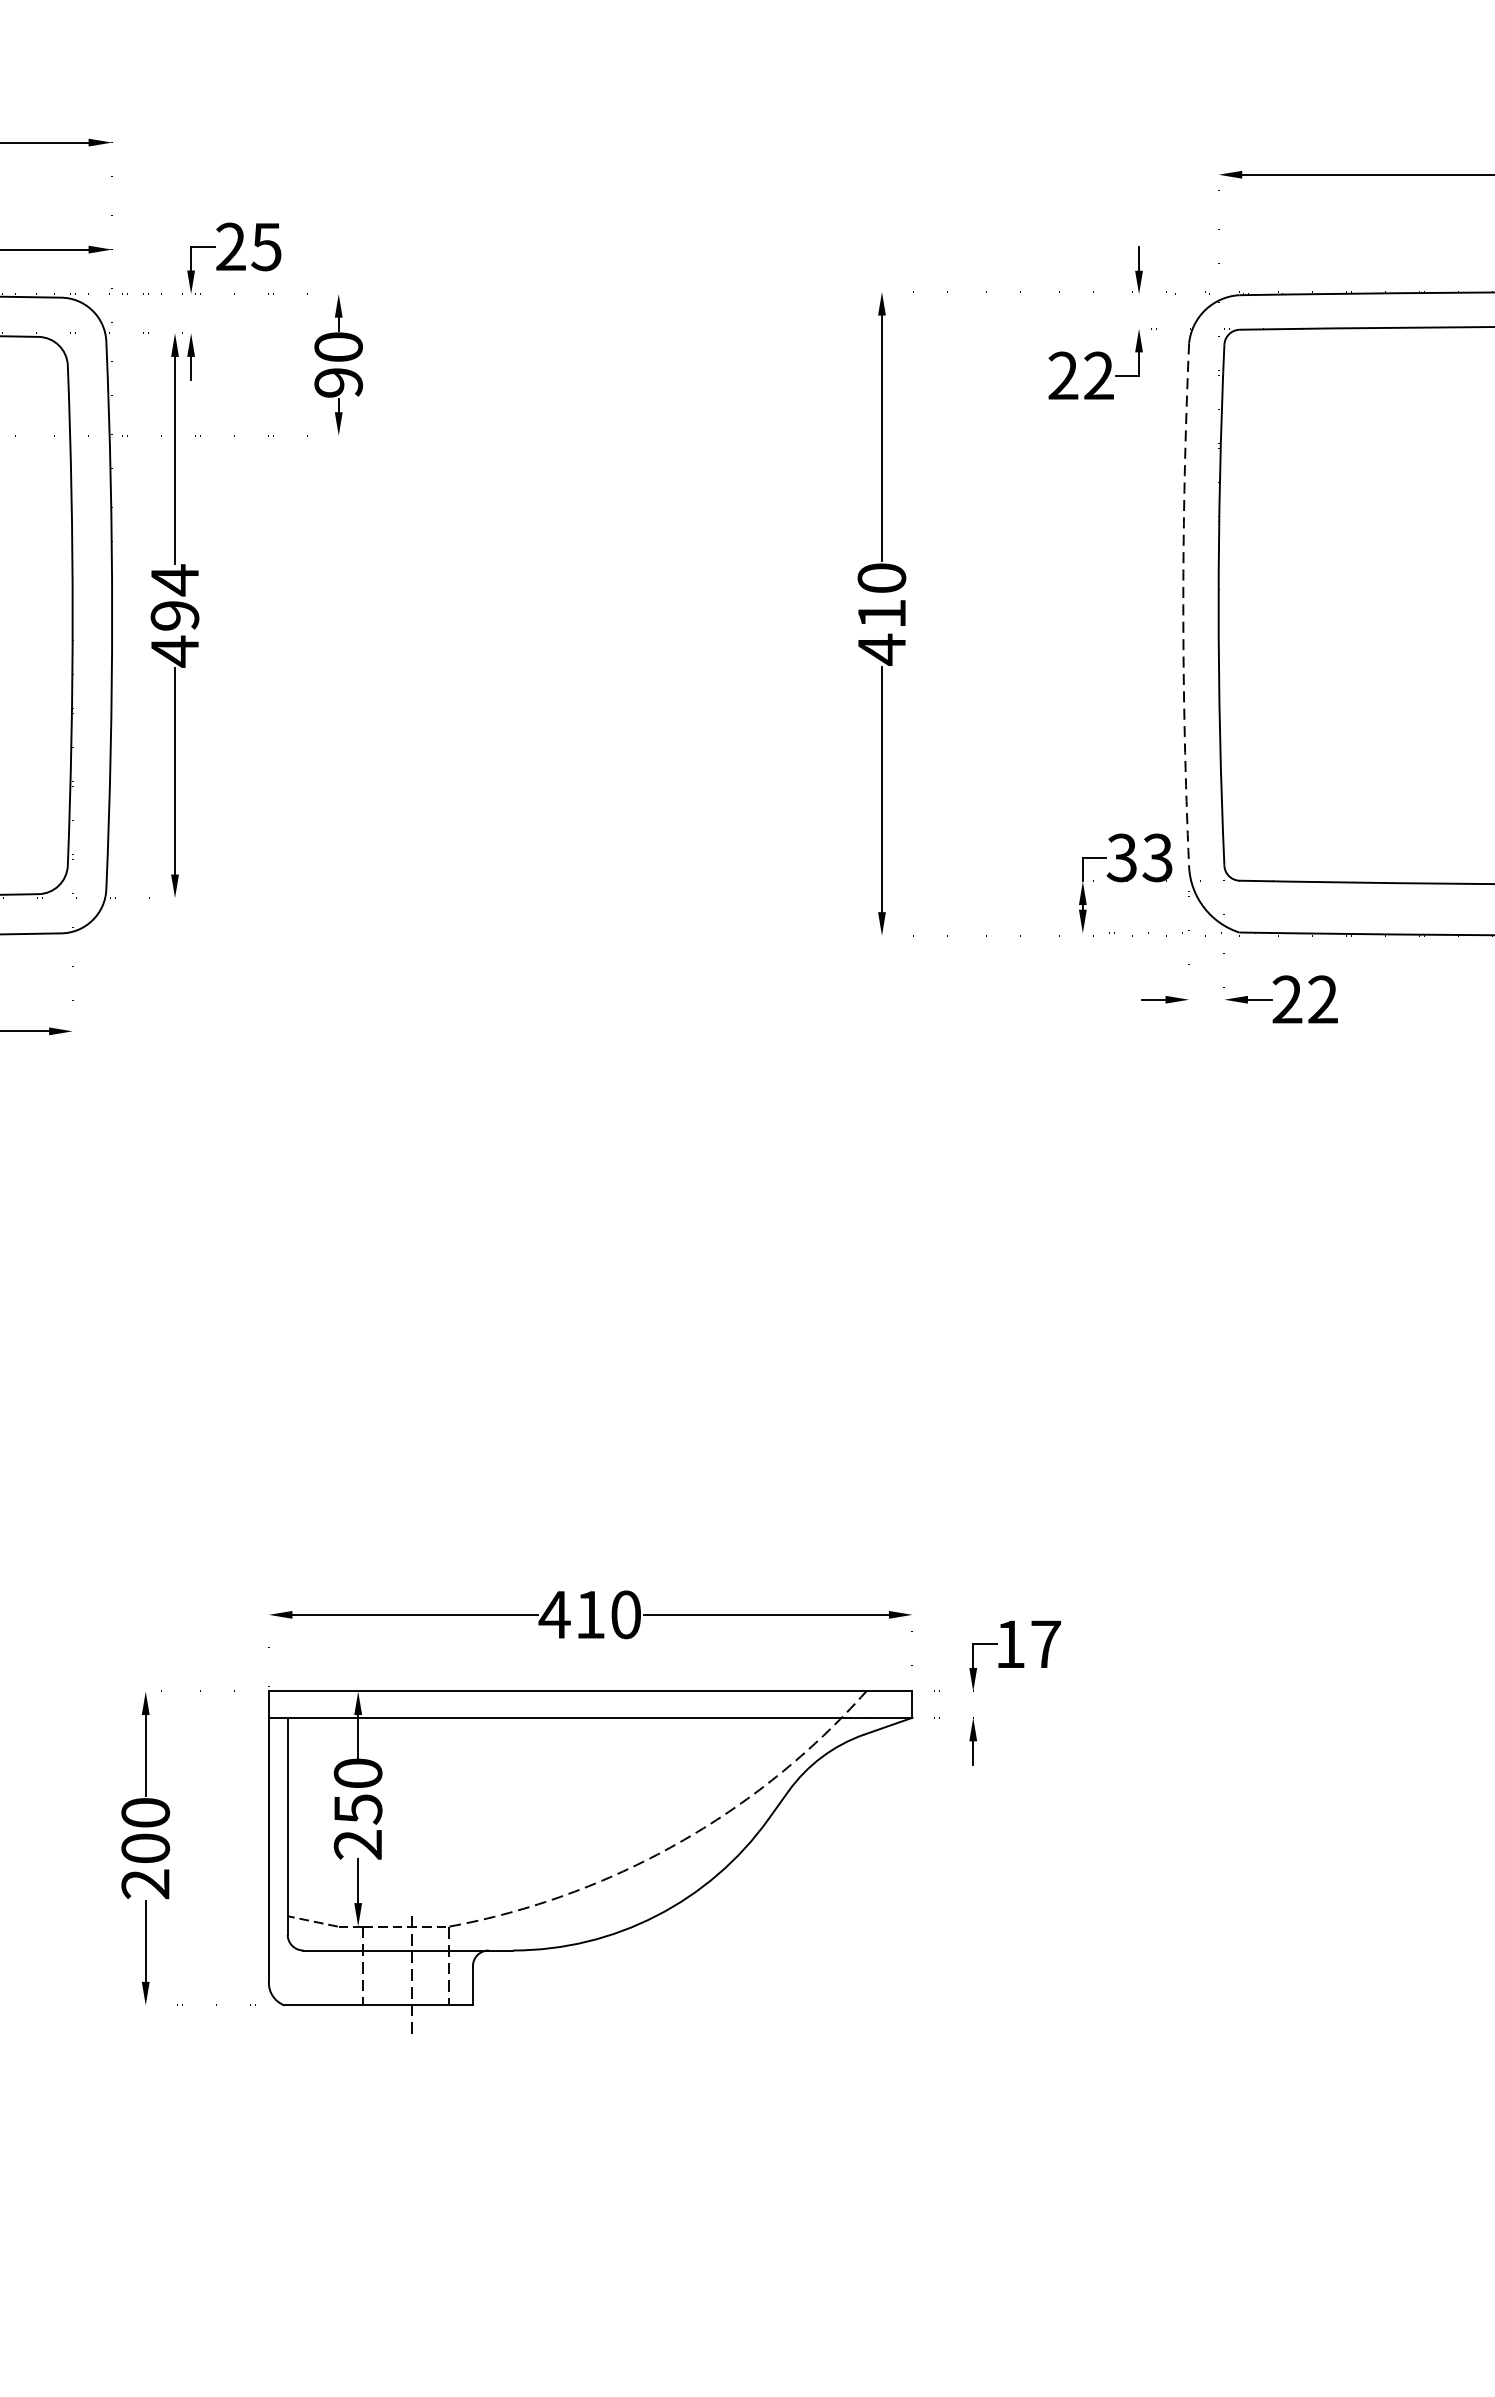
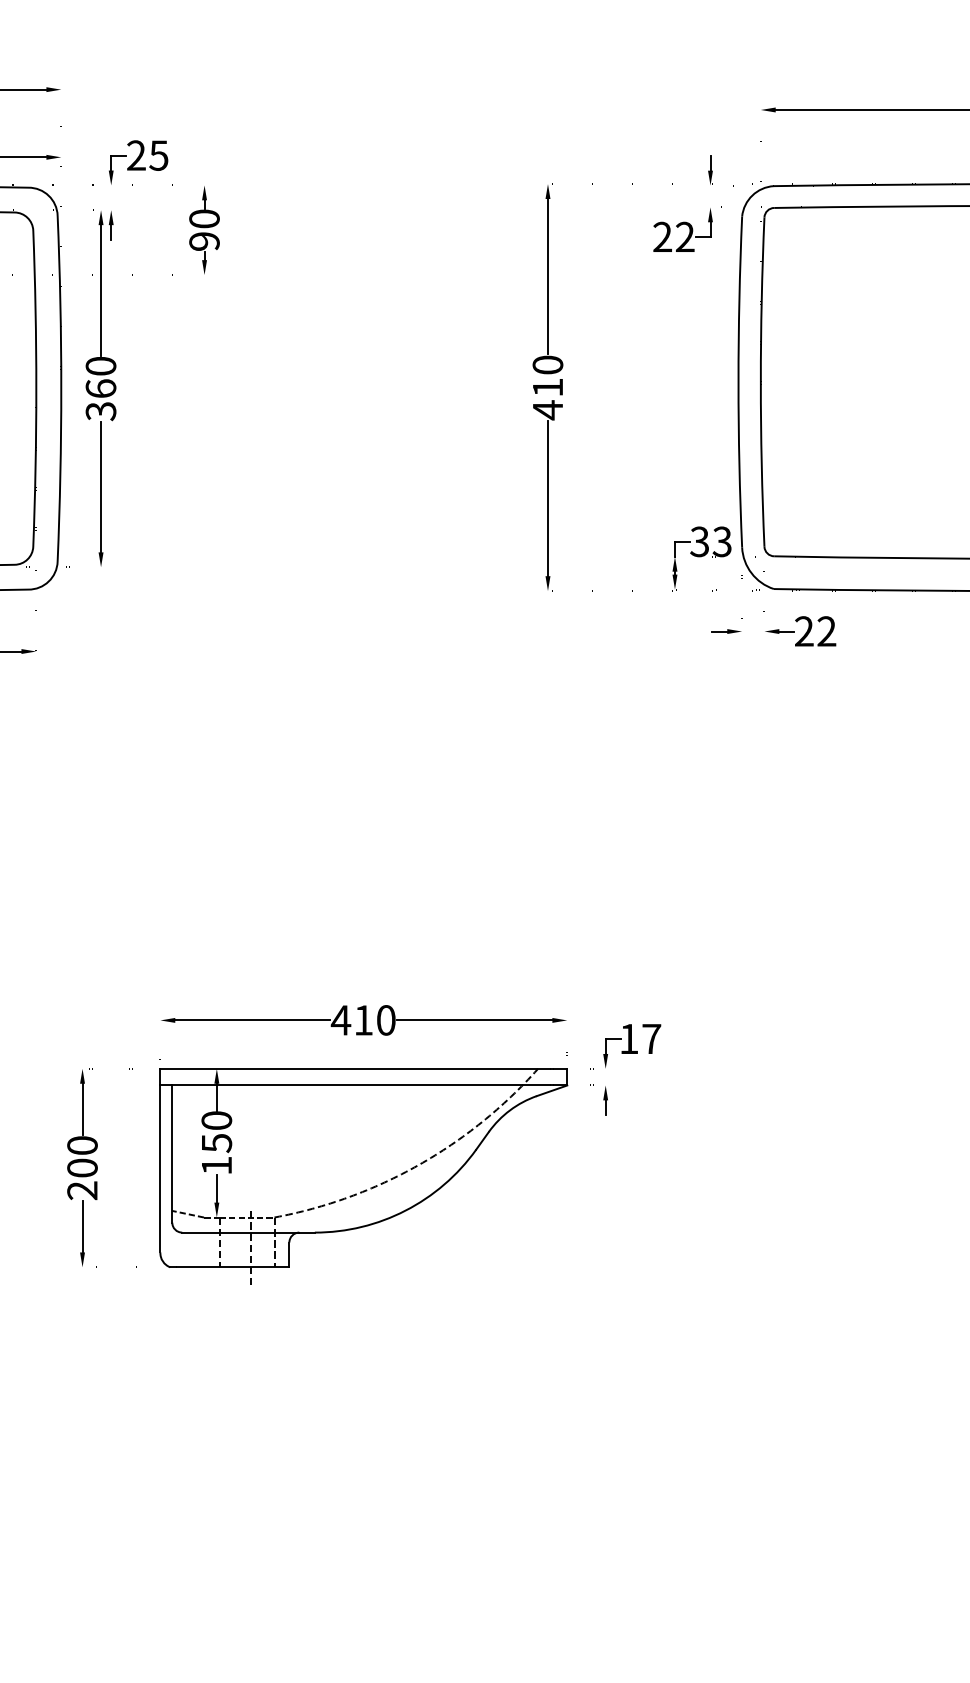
arc: (1183, 605) -> (738, 382), dashed -> solid
text: (174, 615) -> (100, 388), 494 -> 360
text: (357, 1844) -> (216, 1165), 250 -> 150

